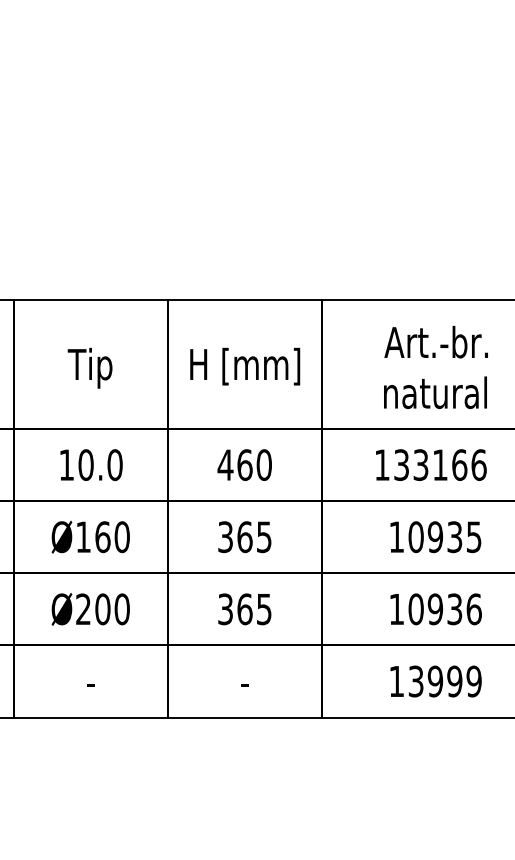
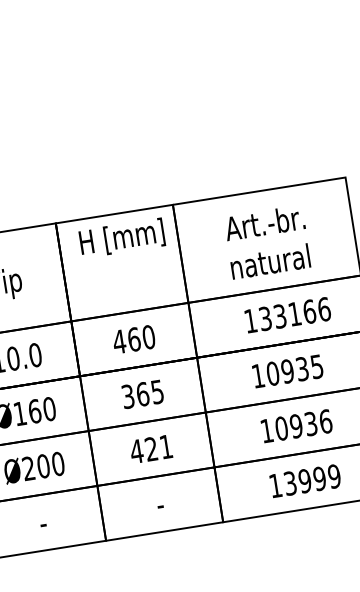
text: (245, 366) -> (122, 238), moved
text: (431, 464) -> (288, 314), moved
text: (244, 609) -> (151, 449), 365 -> 421

